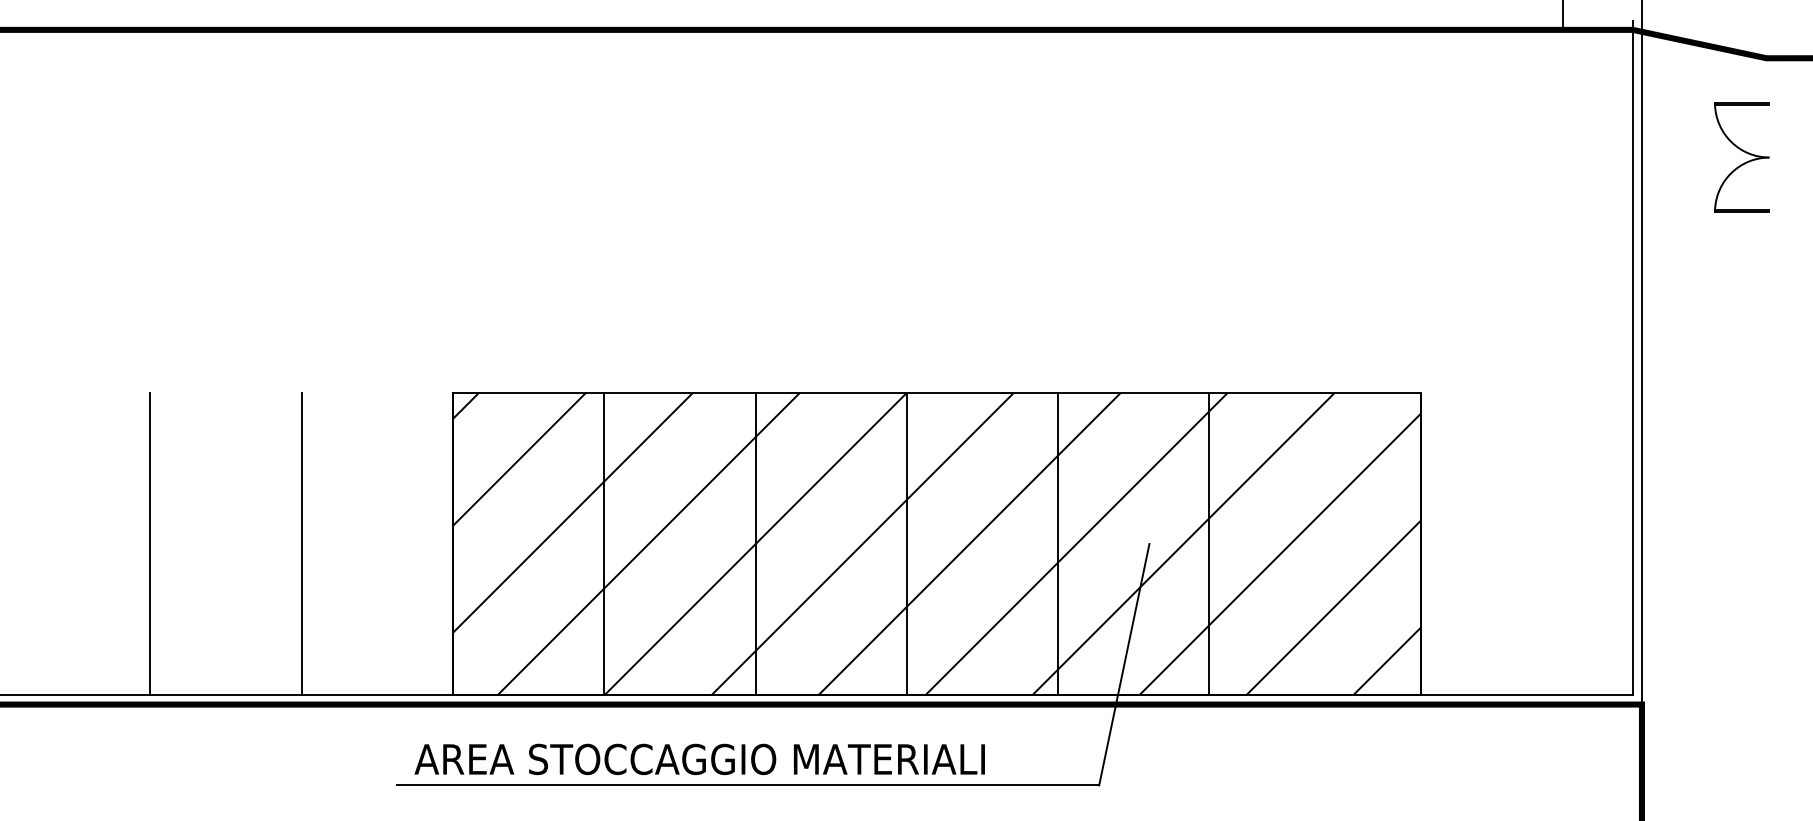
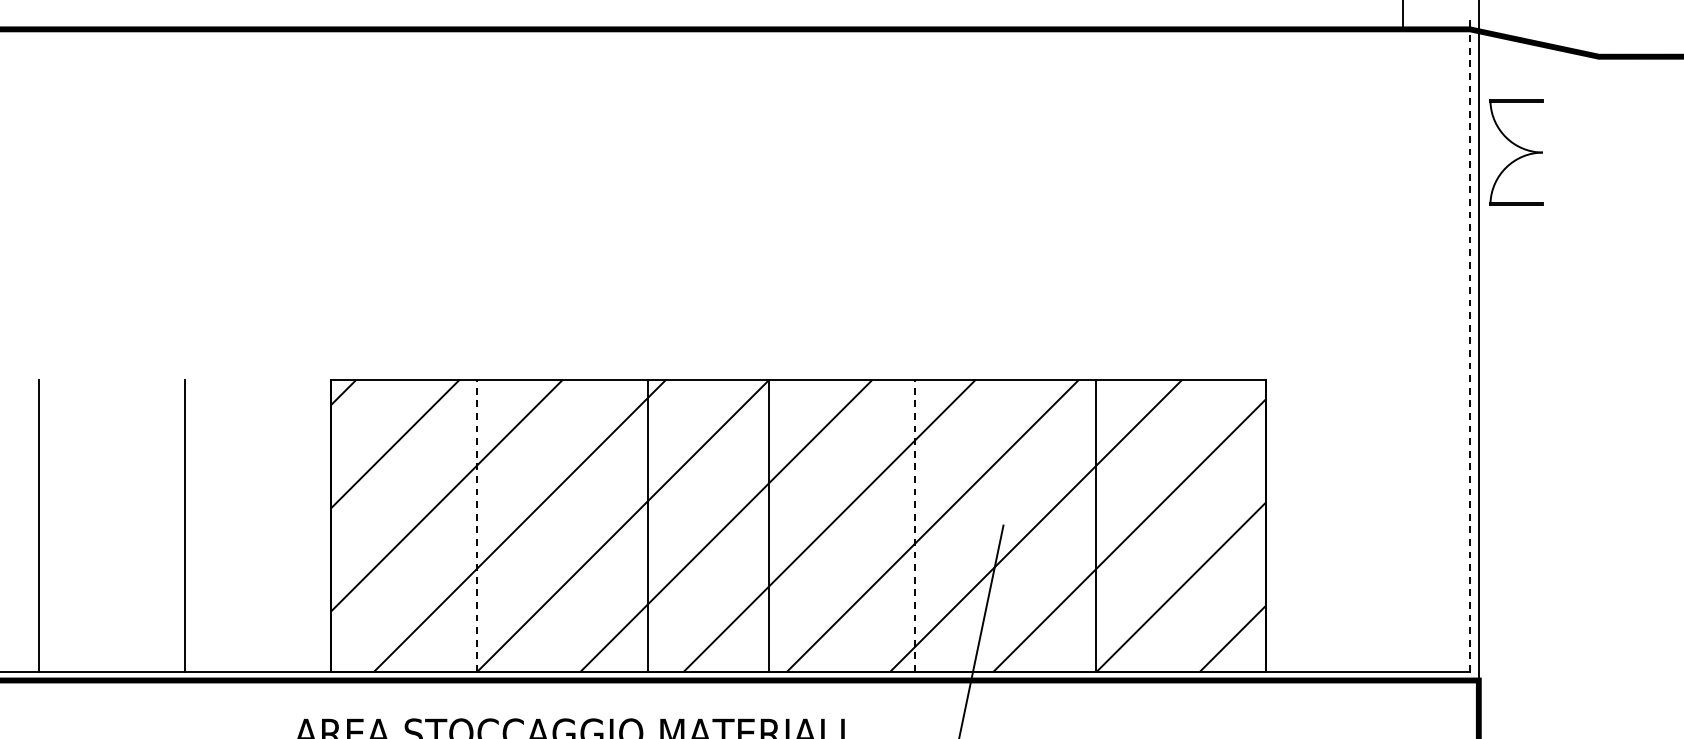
part: (1741, 157) -> (1516, 152), moved
line: (1632, 362) -> (1469, 350), solid -> dashed
line: (604, 543) -> (477, 525), solid -> dashed
line: (755, 543) -> (648, 525), moved
line: (1058, 543) -> (915, 525), solid -> dashed
line: (1209, 543) -> (1096, 525), moved

